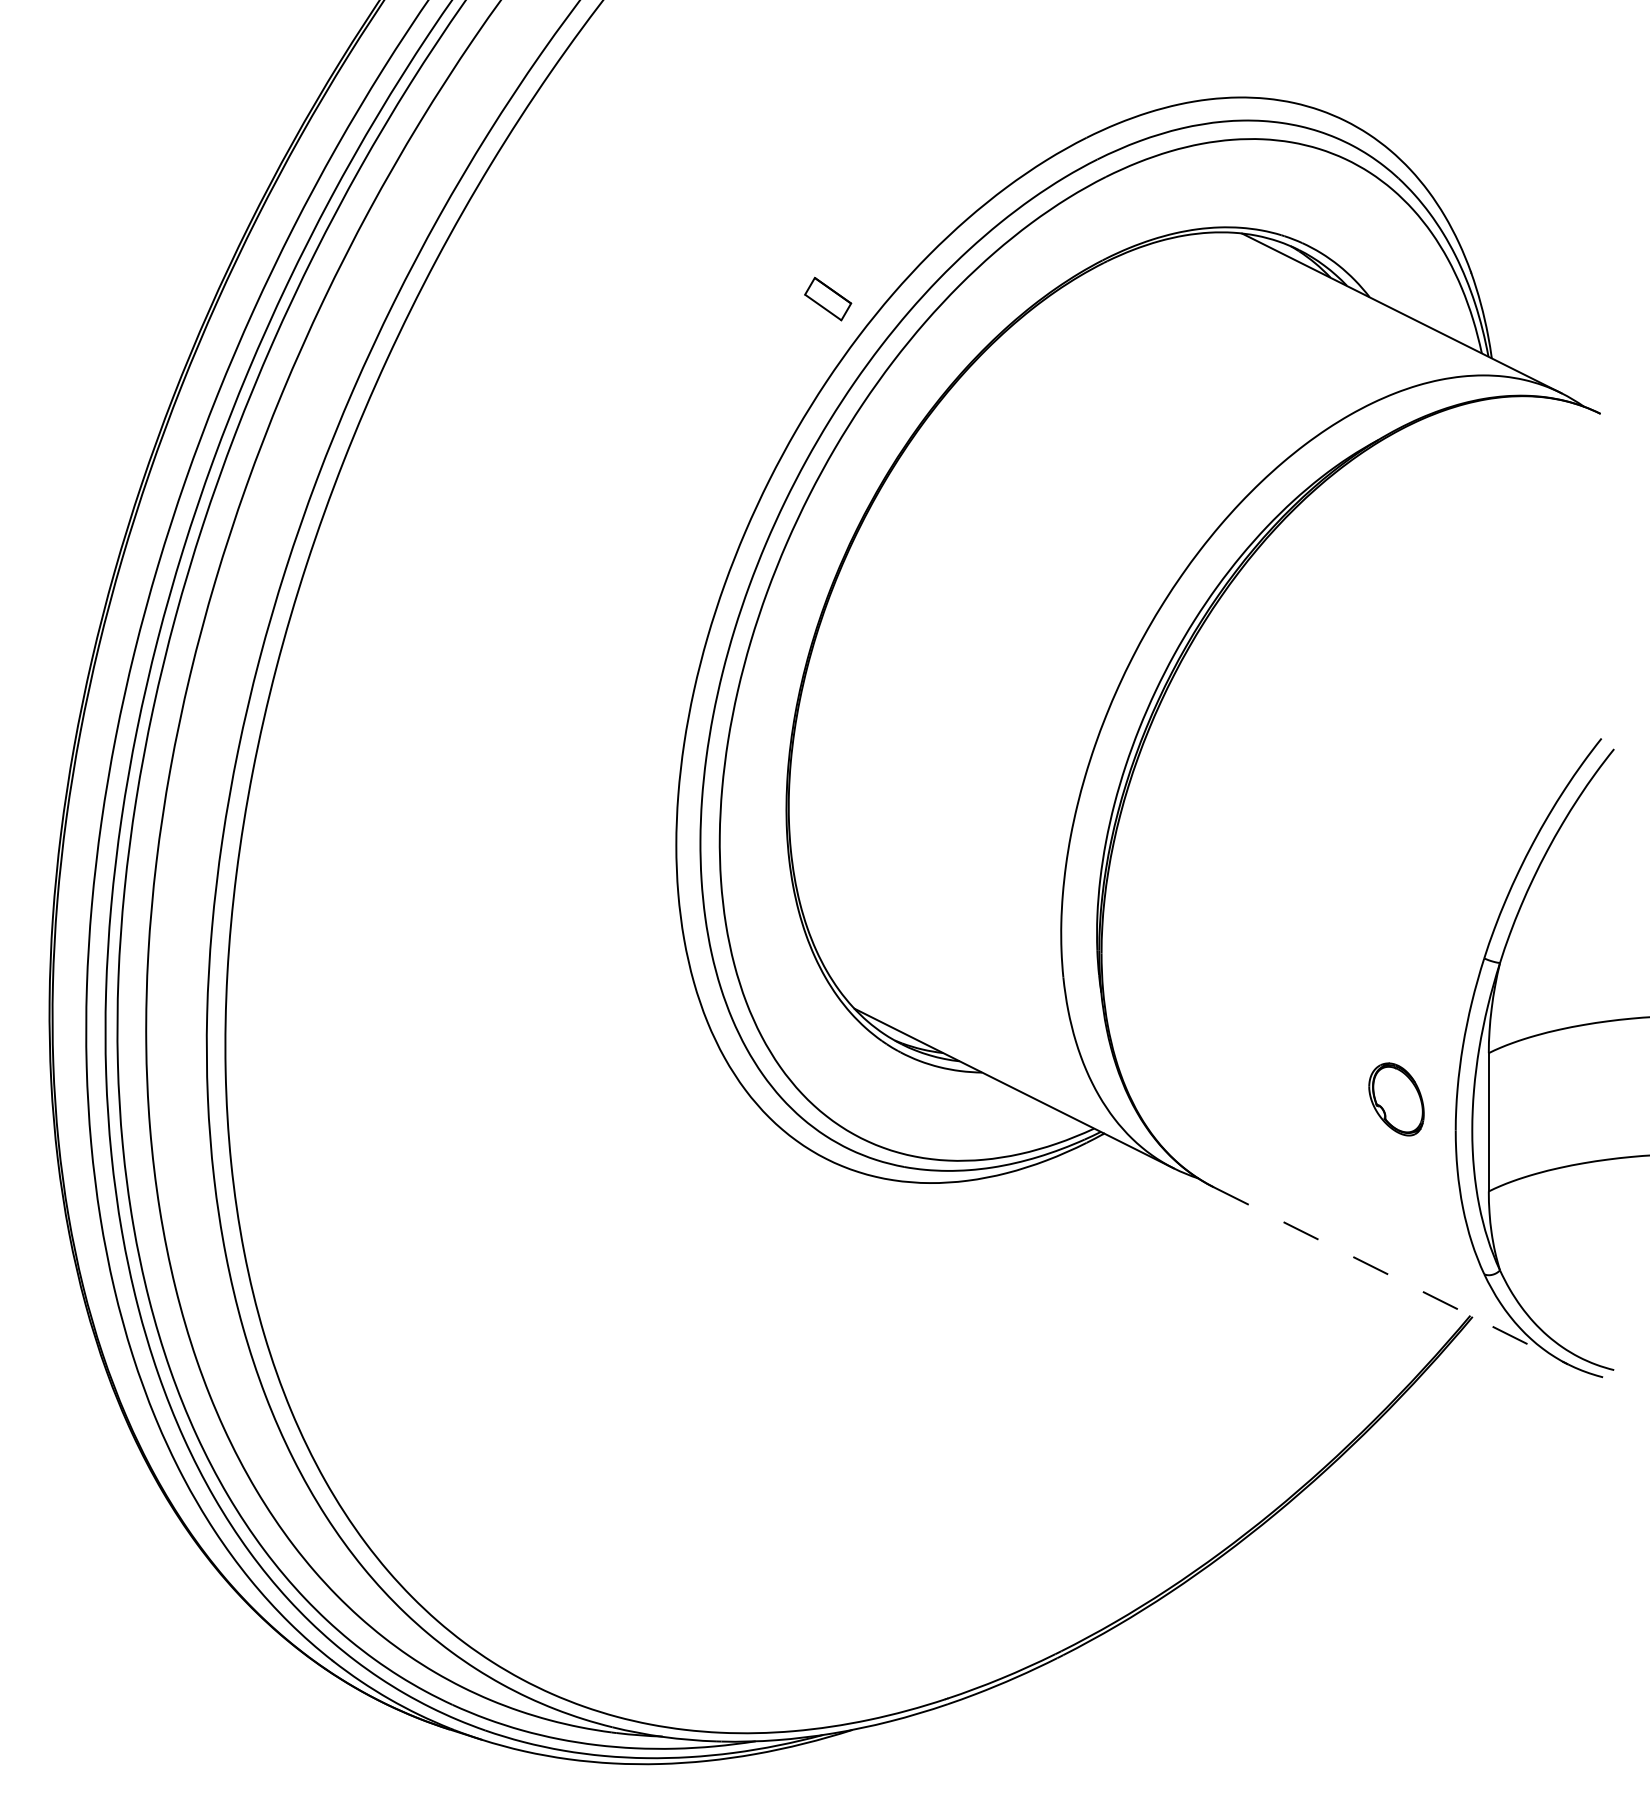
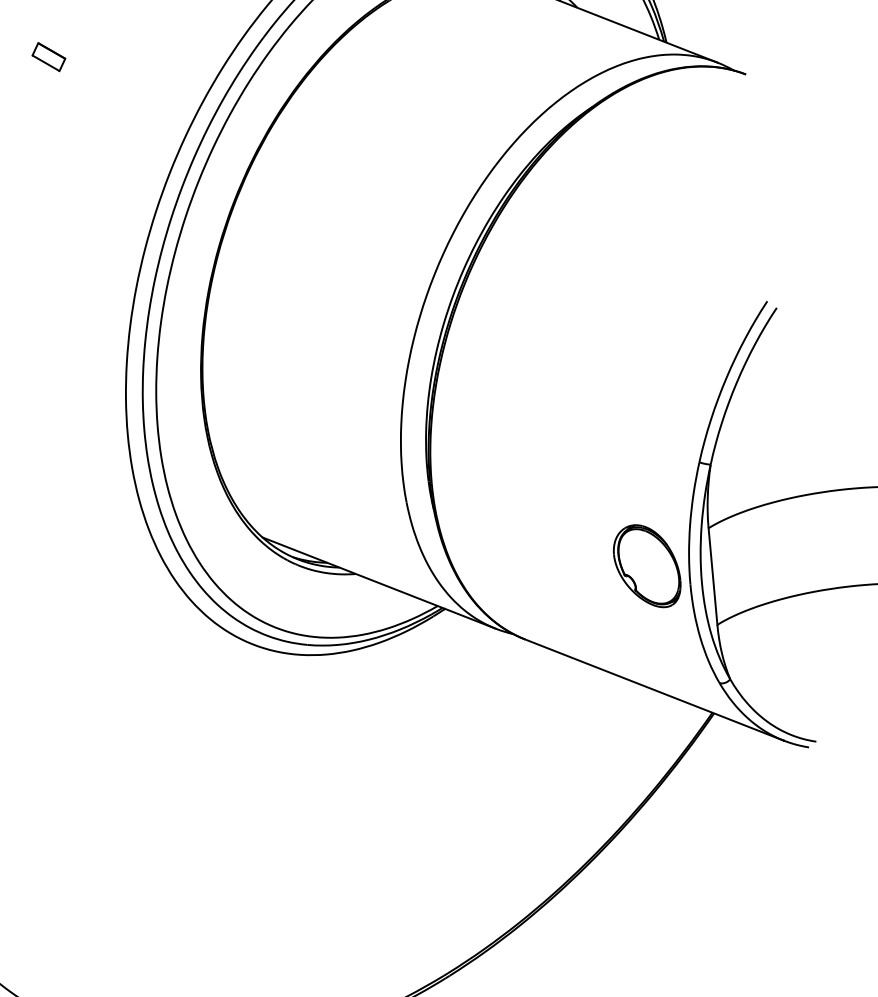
part: (828, 298) -> (49, 56), moved
part: (1396, 1099) -> (647, 566), size x1.67
line: (1391, 1276) -> (654, 690), dashed -> solid

